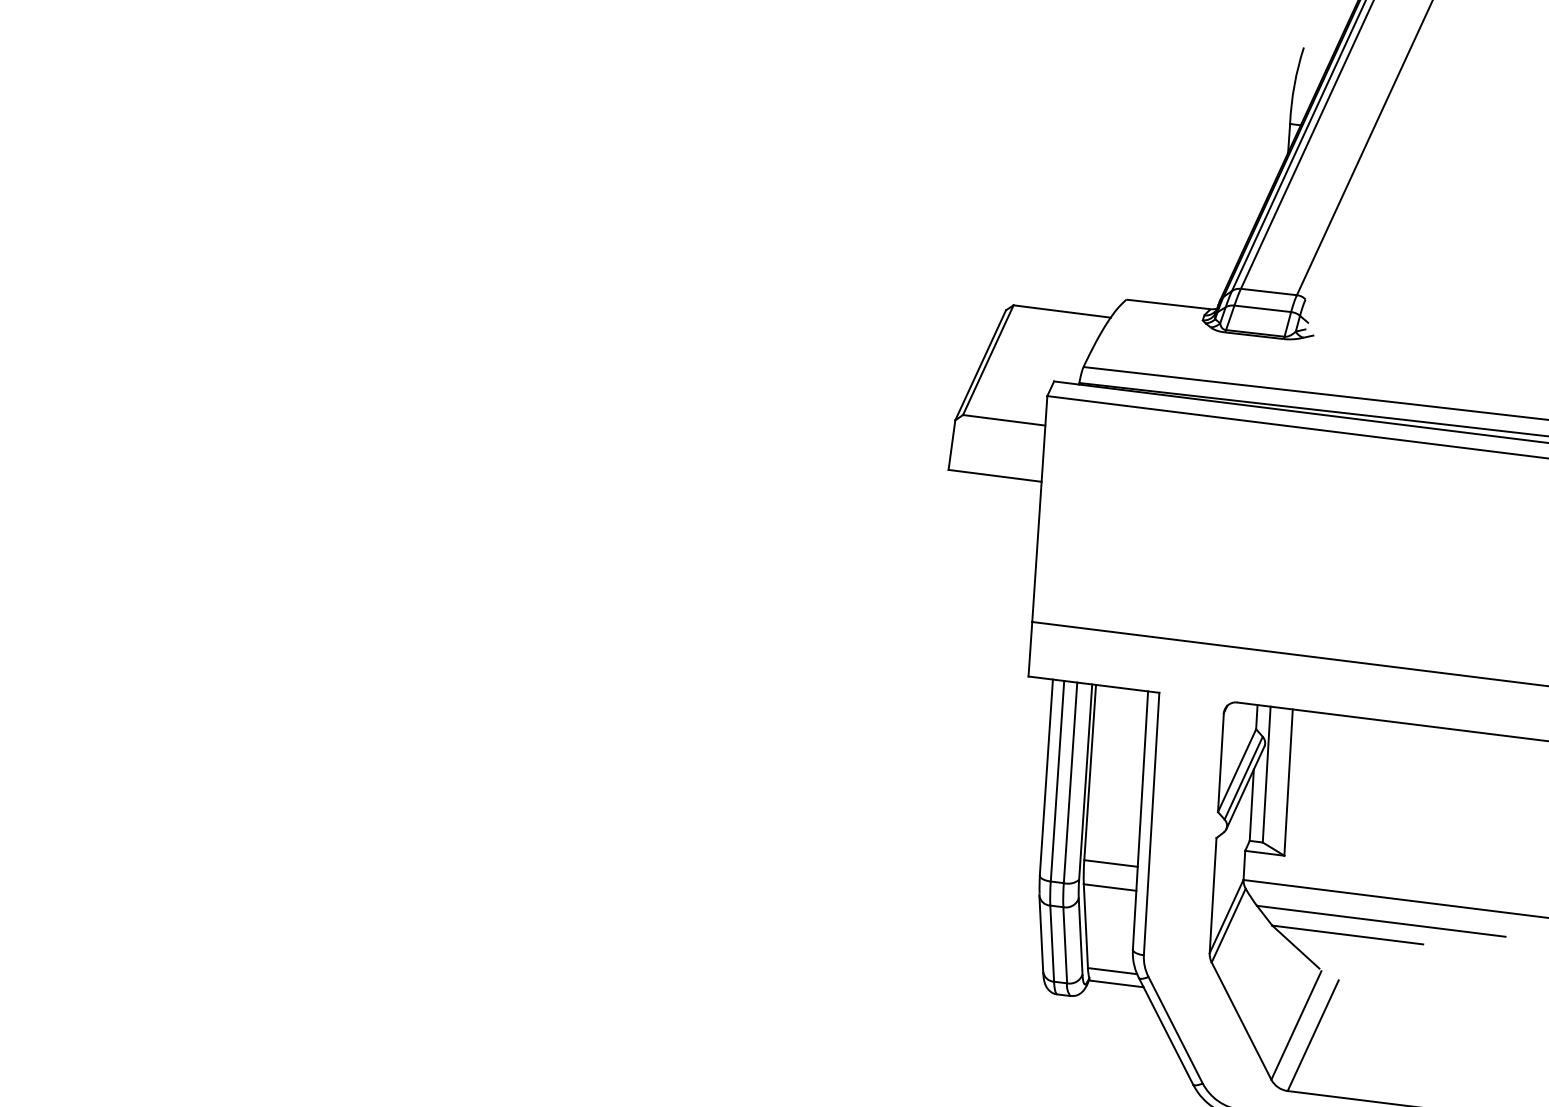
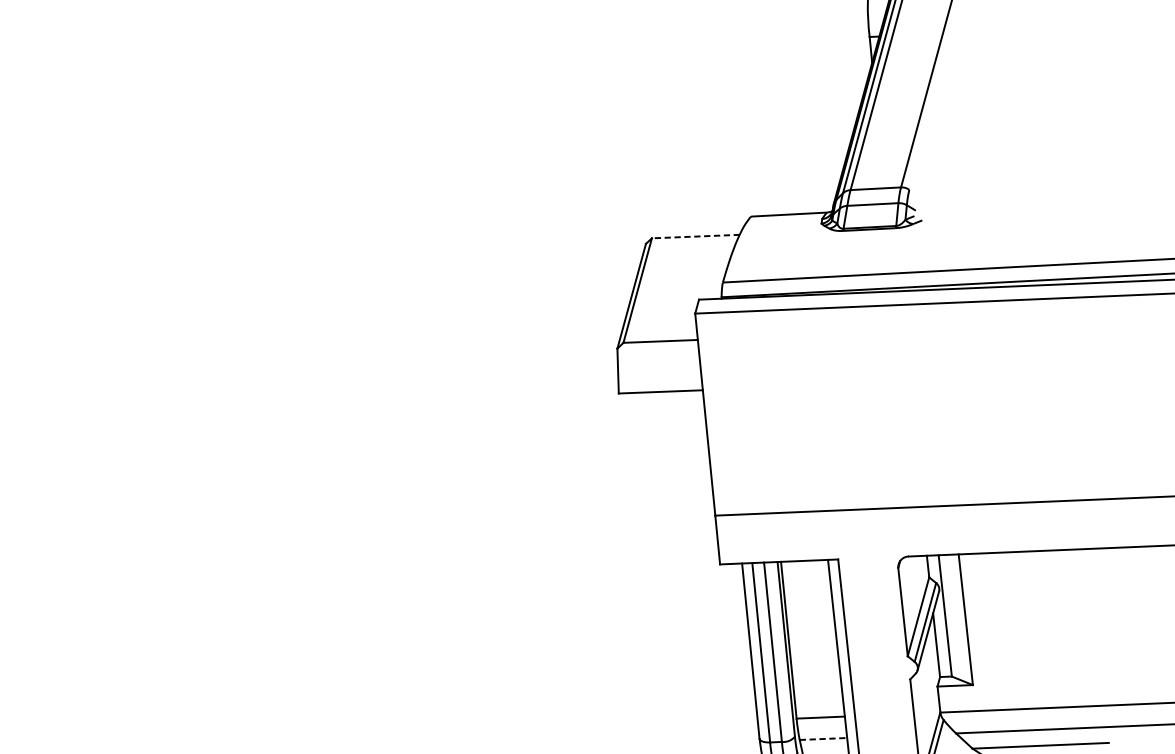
line: (1061, 311) -> (695, 236), solid -> dashed
line: (1110, 887) -> (823, 738), solid -> dashed

